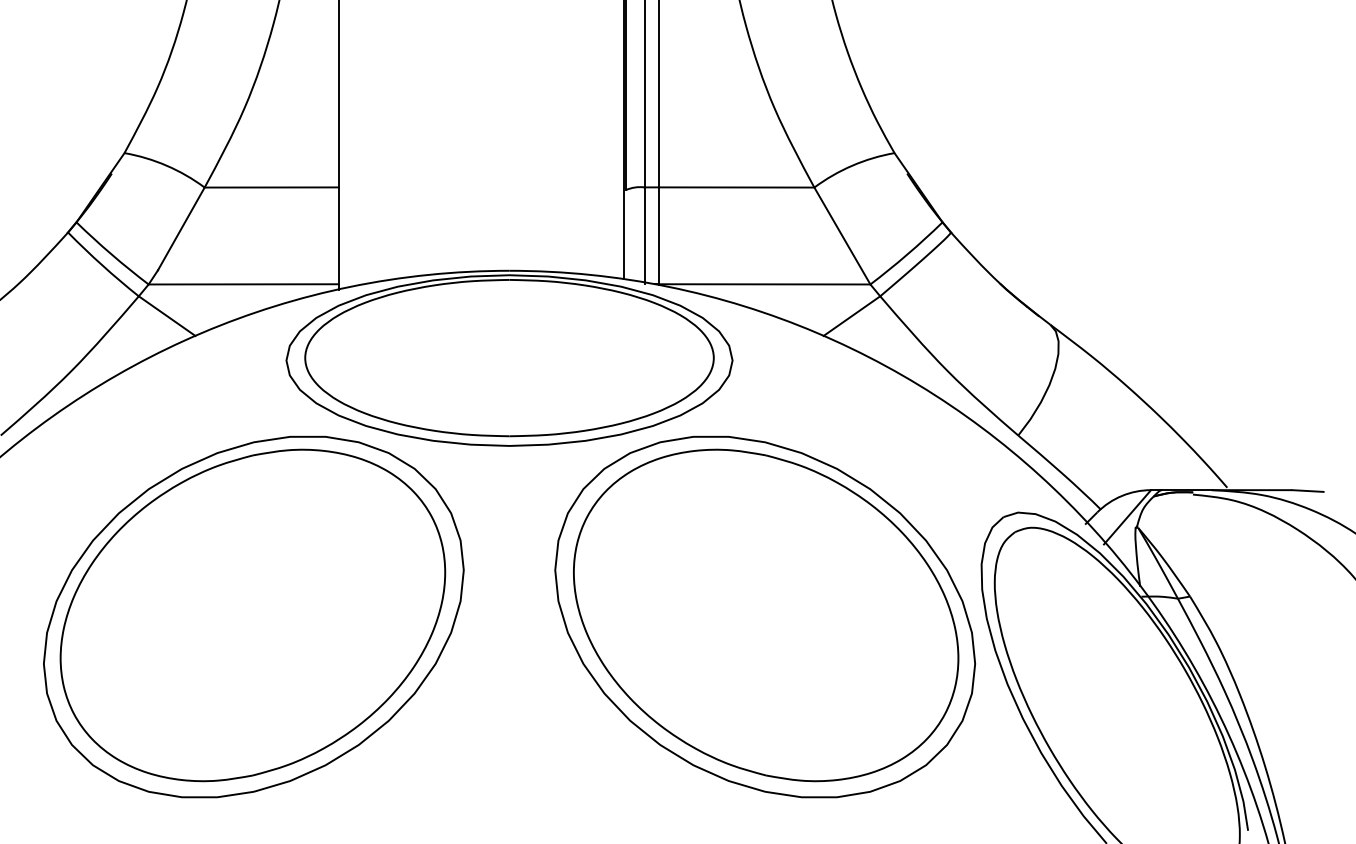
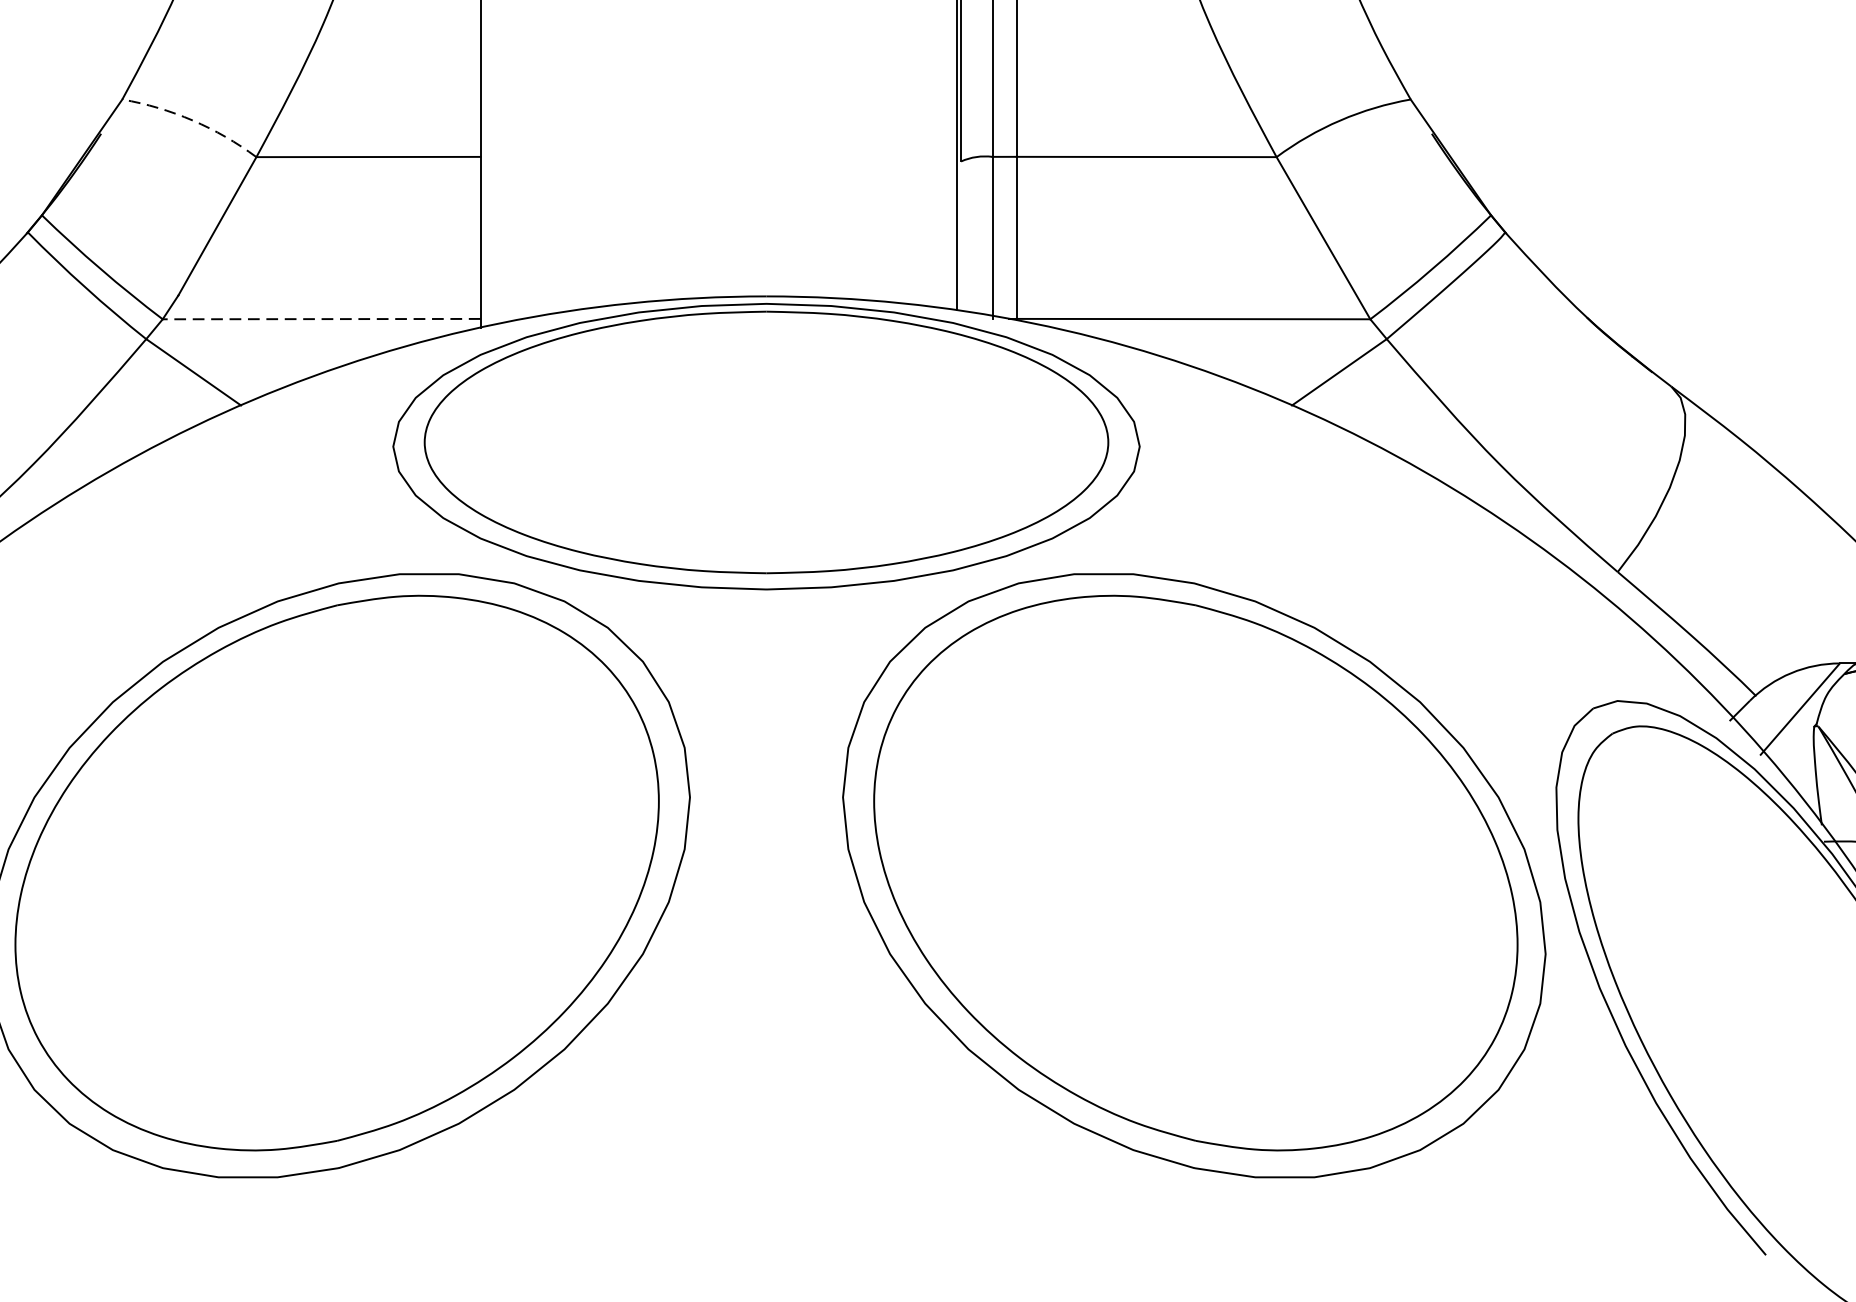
arc: (166, 165) -> (192, 120), solid -> dashed
line: (243, 284) -> (321, 319), solid -> dashed

